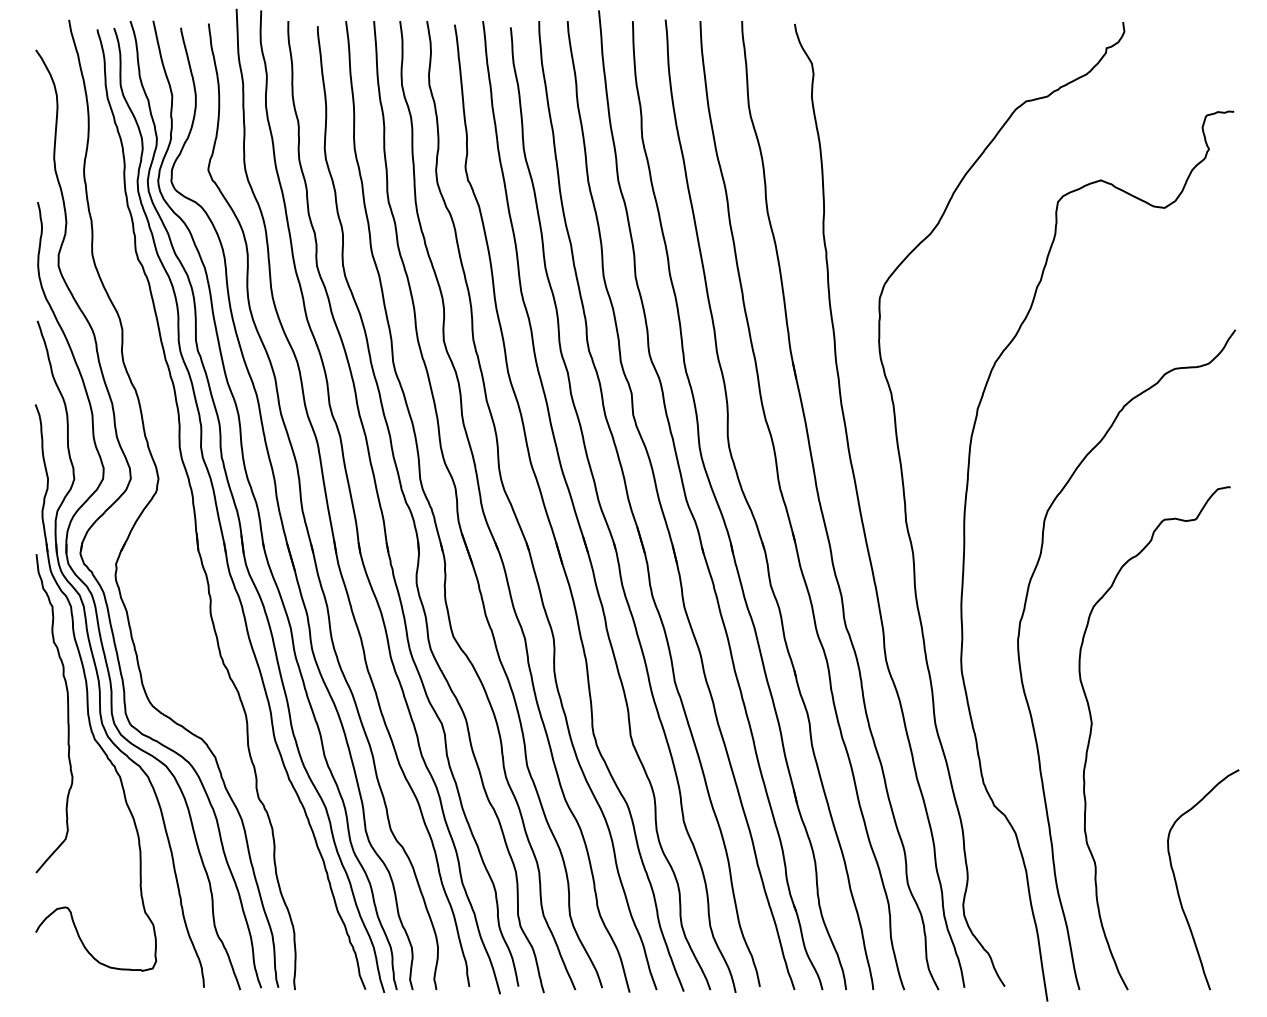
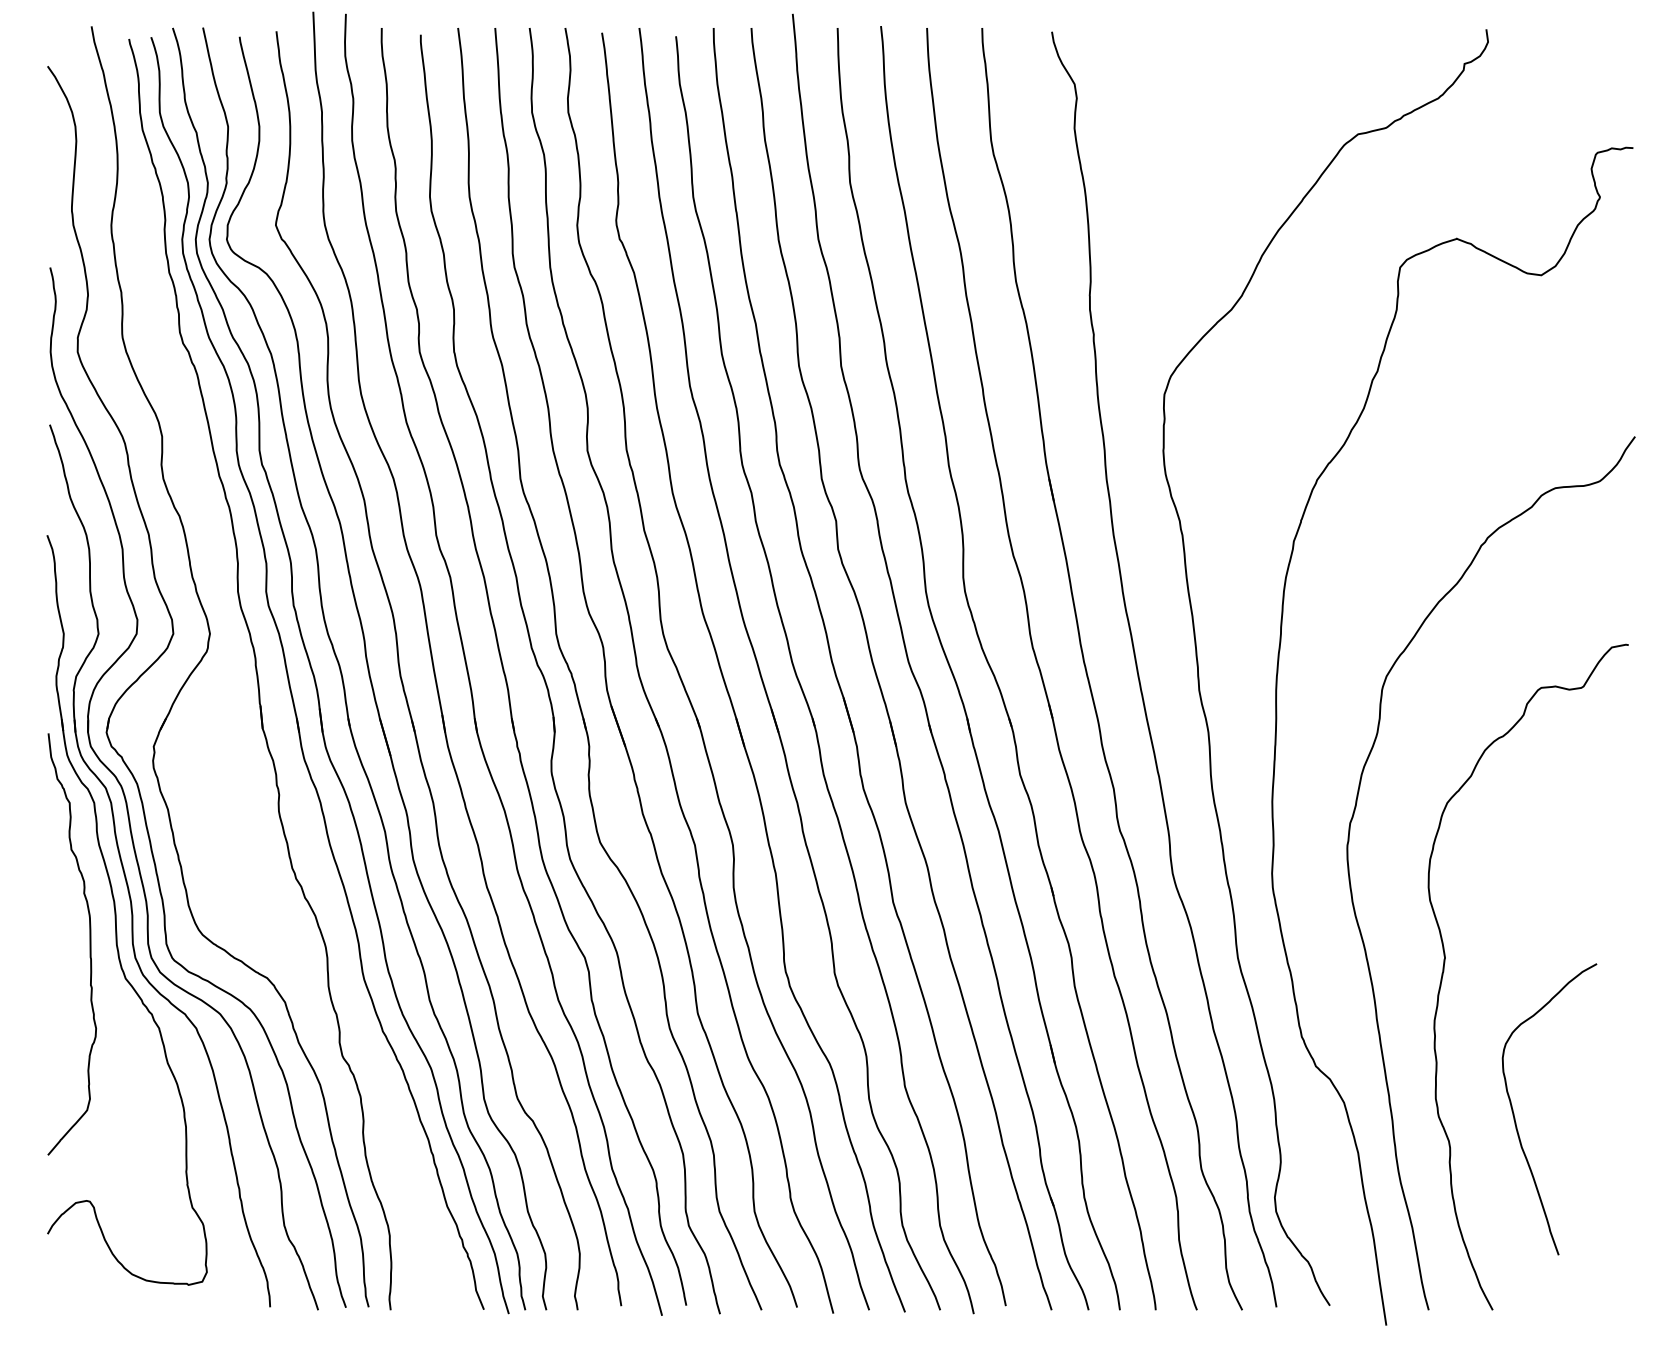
curve: (1177, 885) -> (1515, 1117), moved

